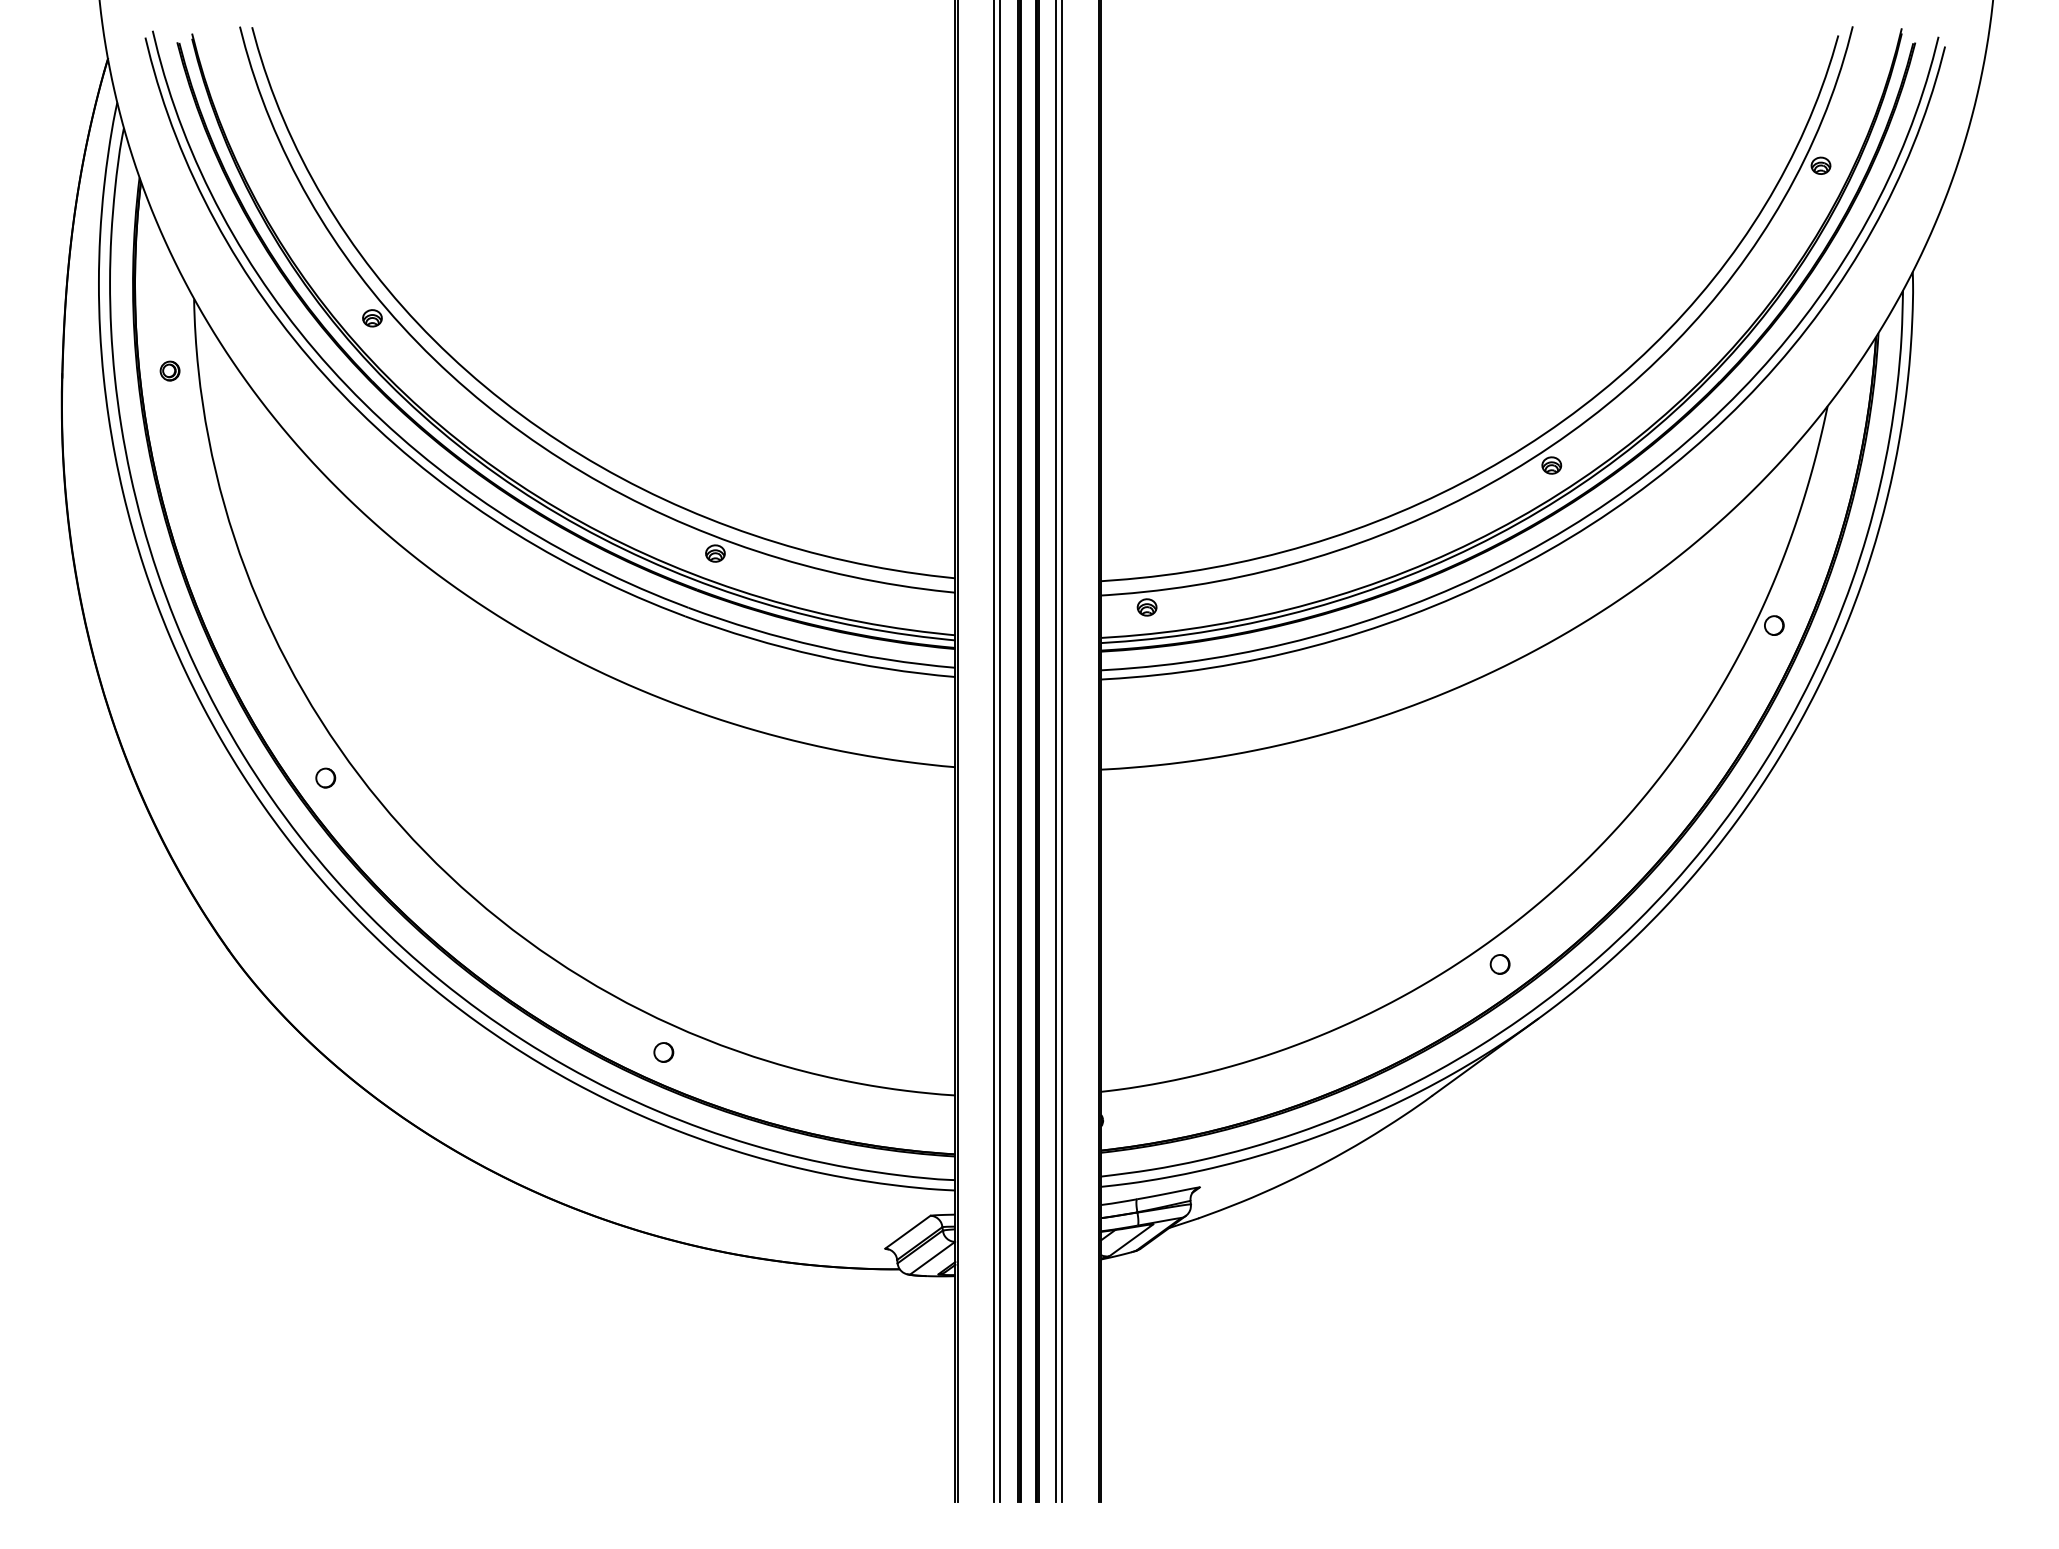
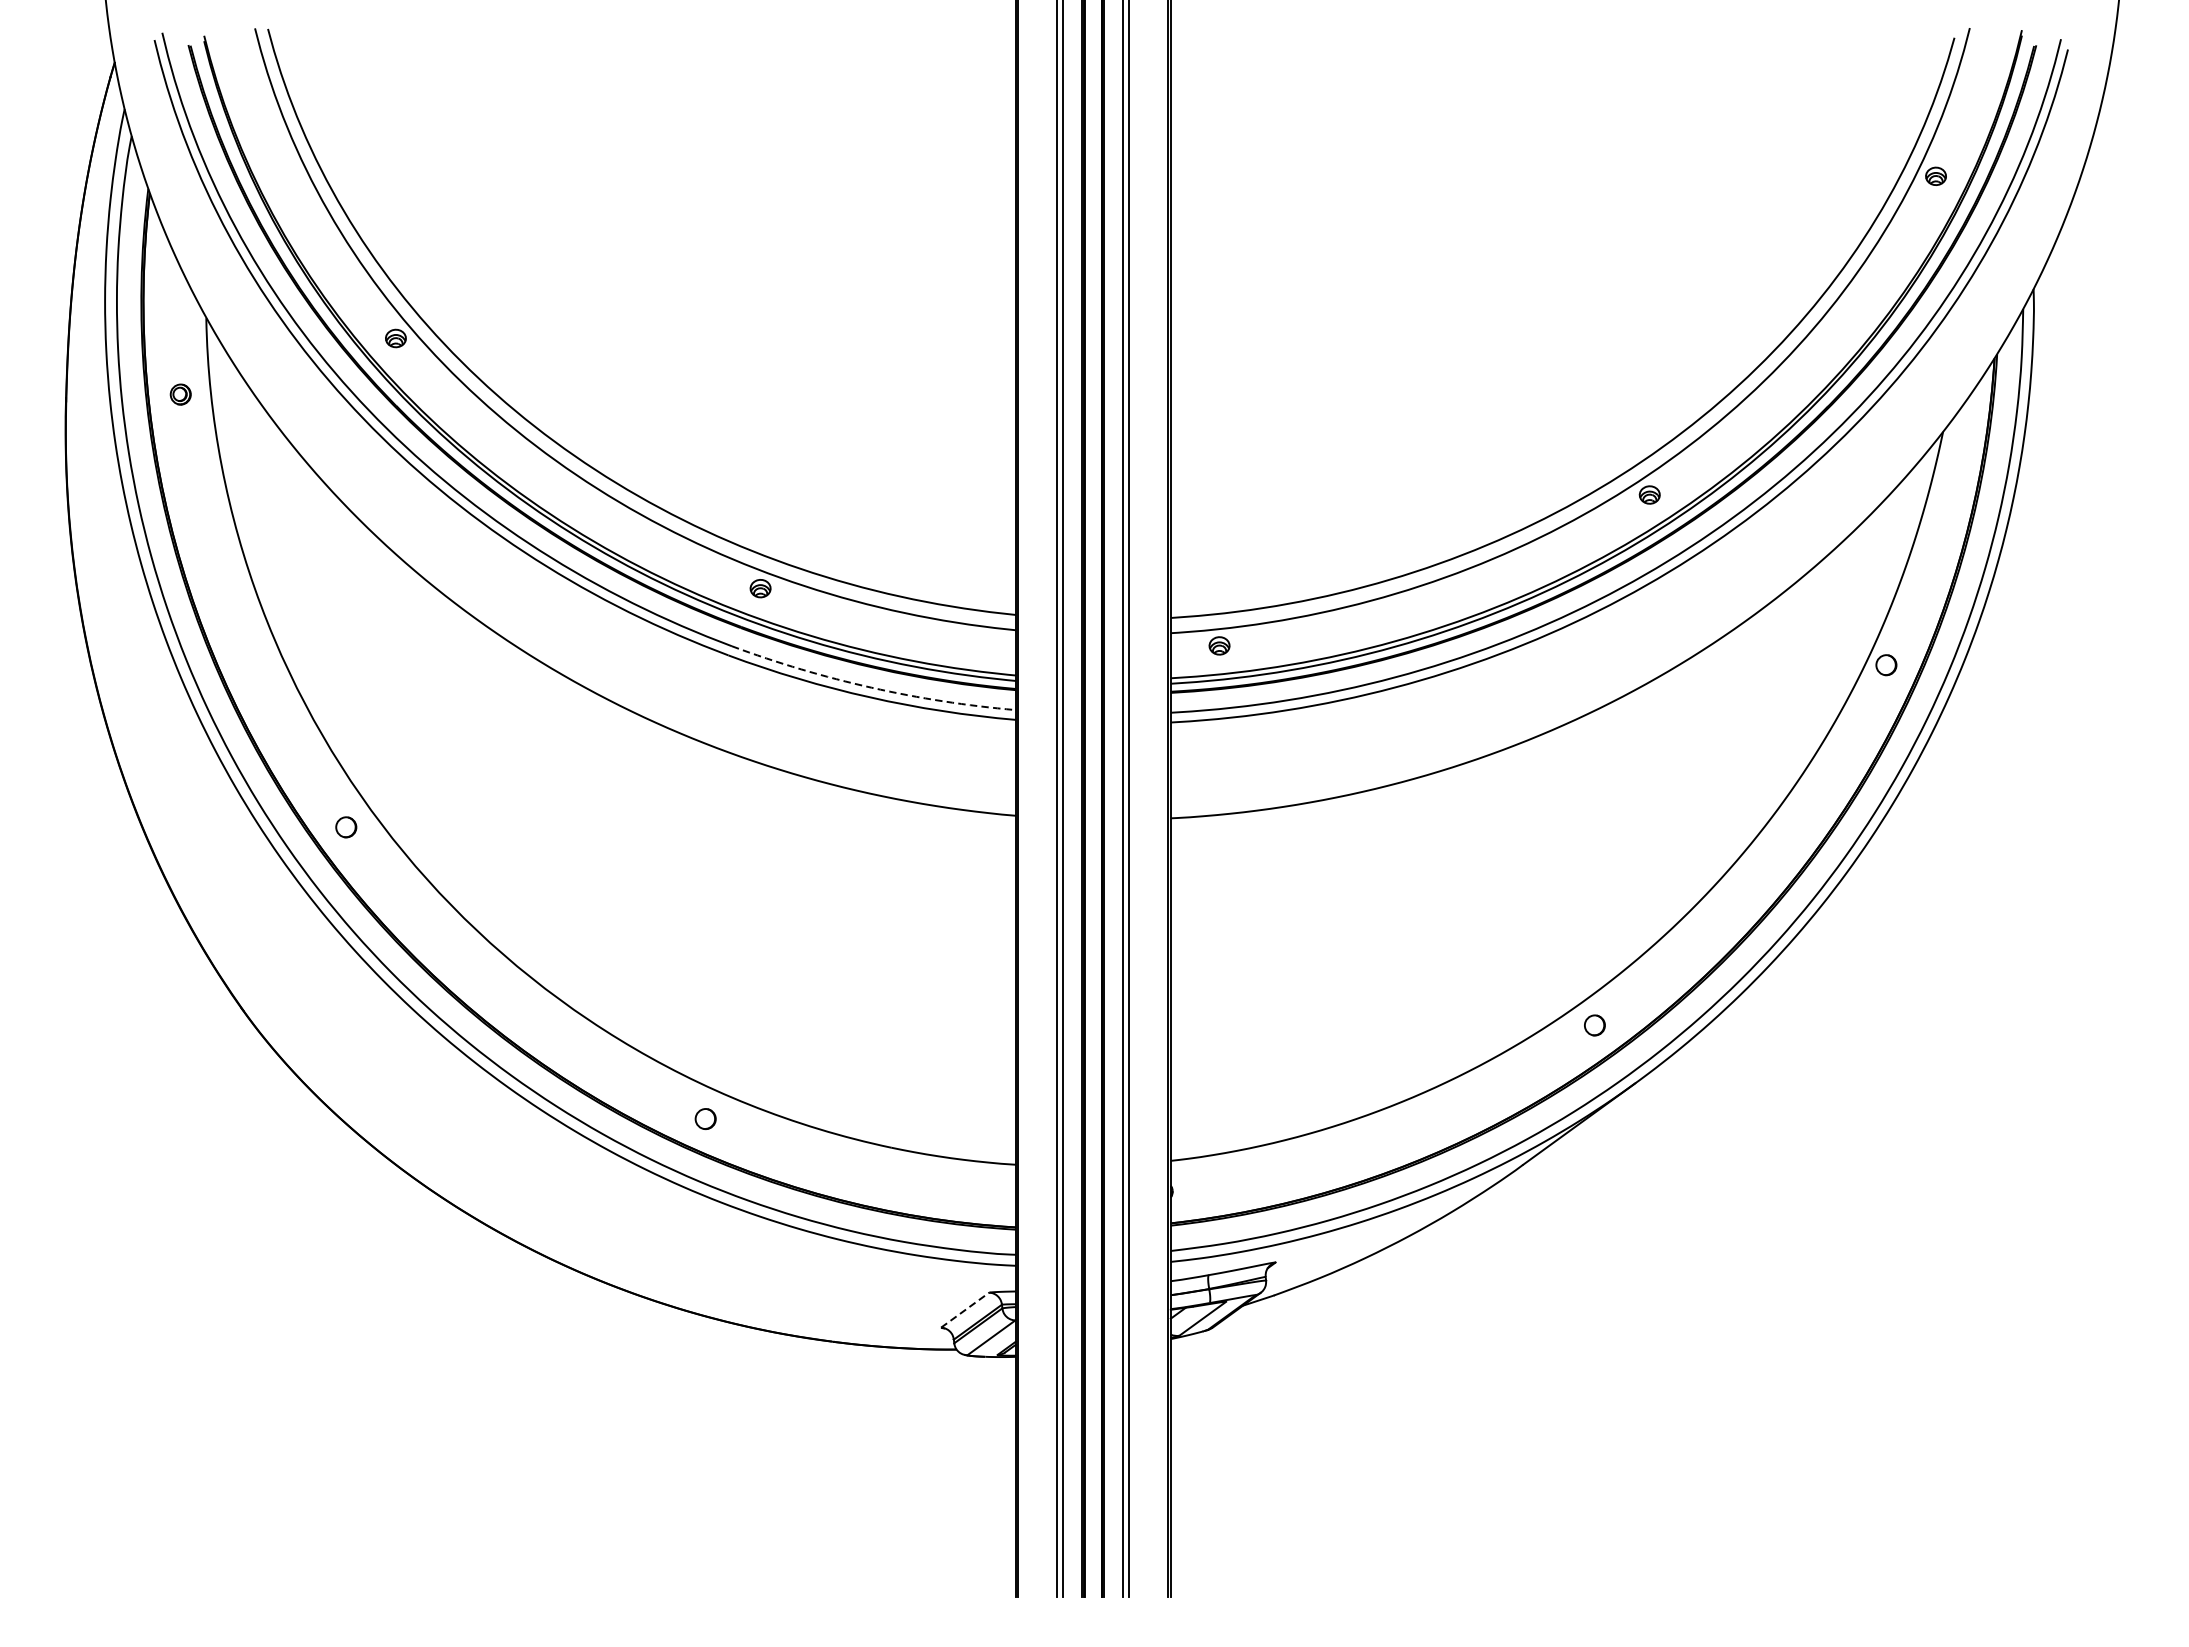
arc: (819, 646) -> (871, 687), solid -> dashed
line: (908, 1231) -> (965, 1309), solid -> dashed

